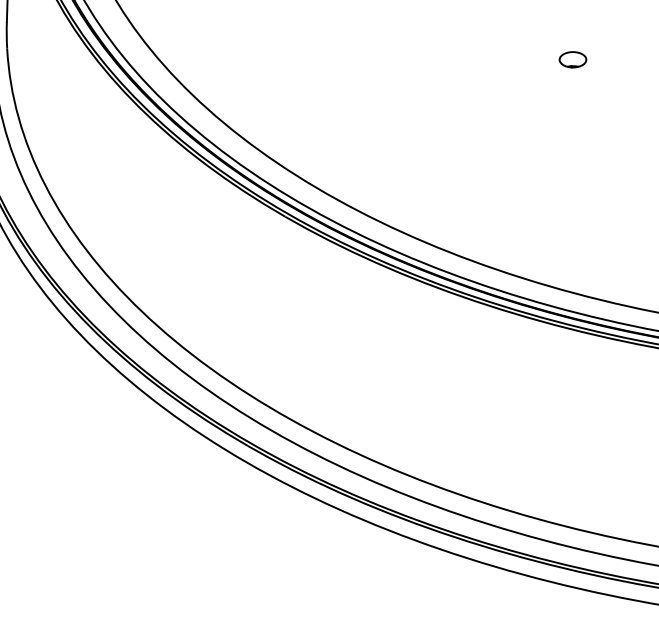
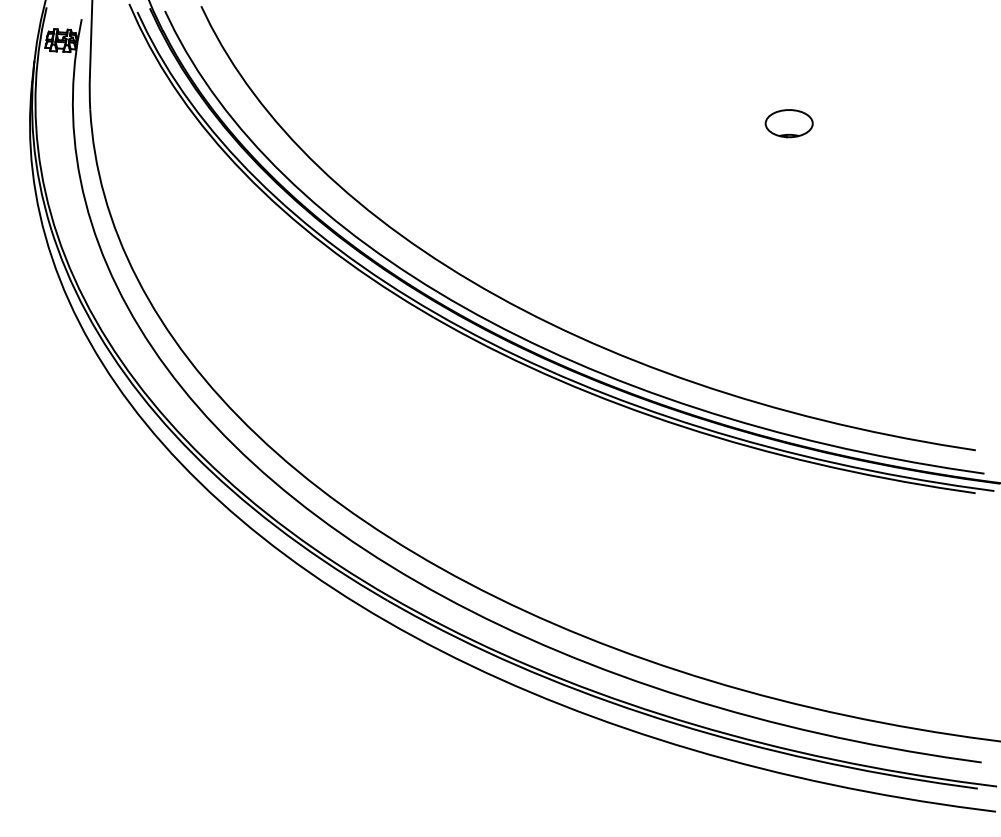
part: (572, 59) -> (788, 123), size x1.43

